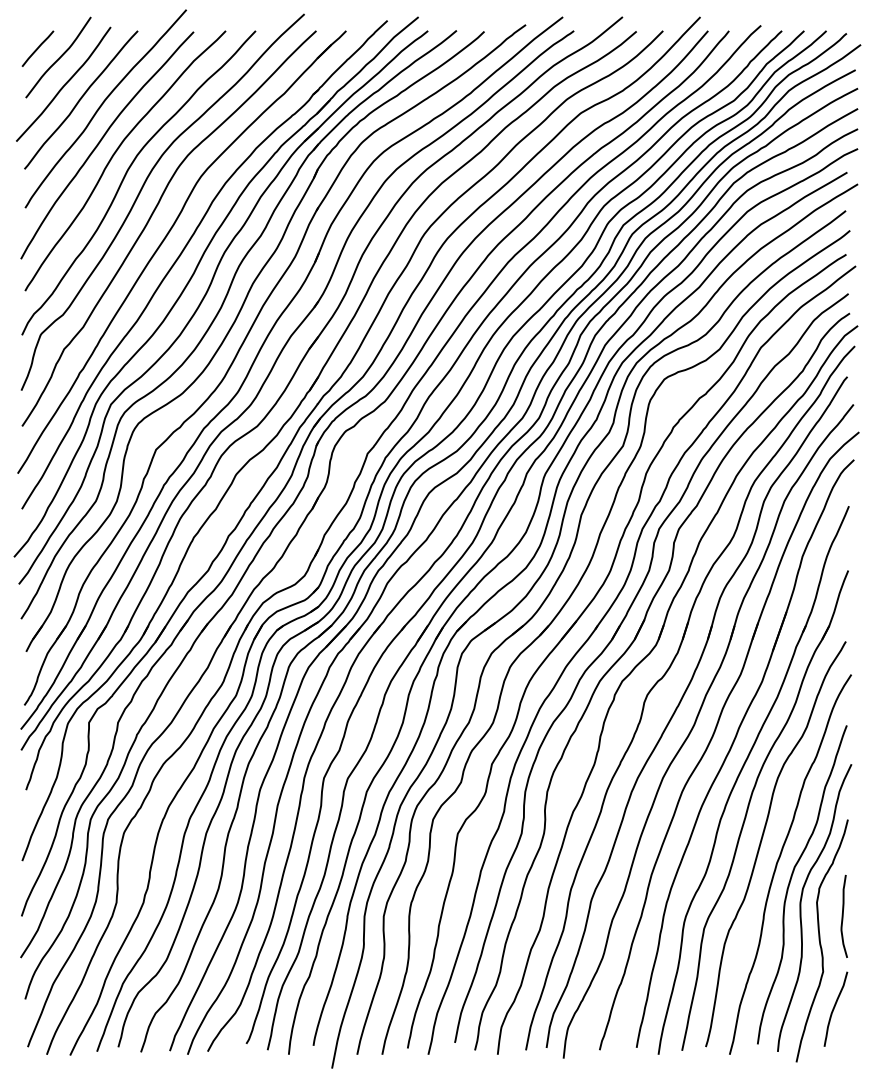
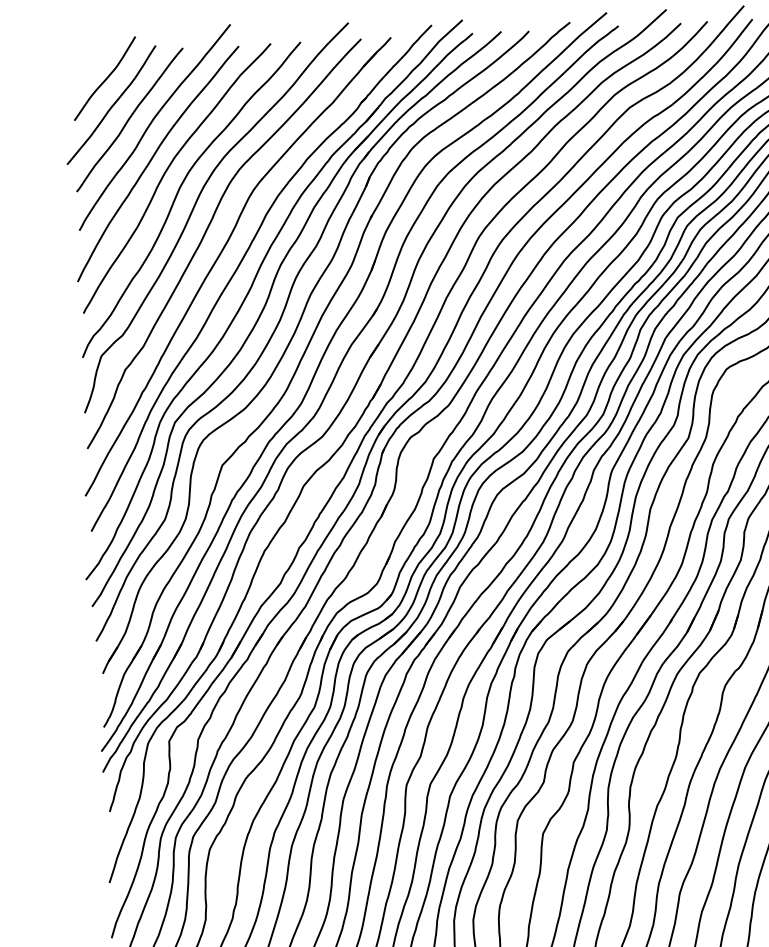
line: (37, 48) -> (83, 70), removed

